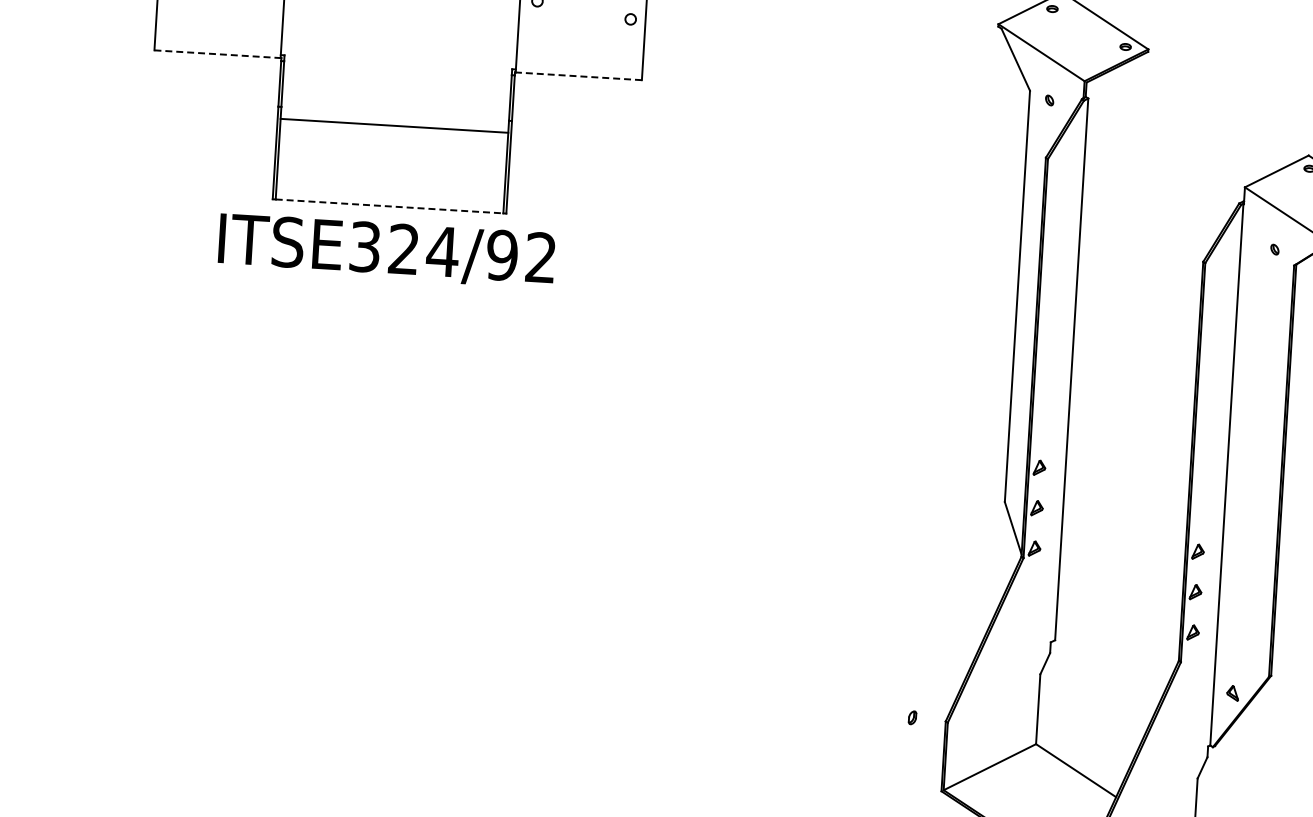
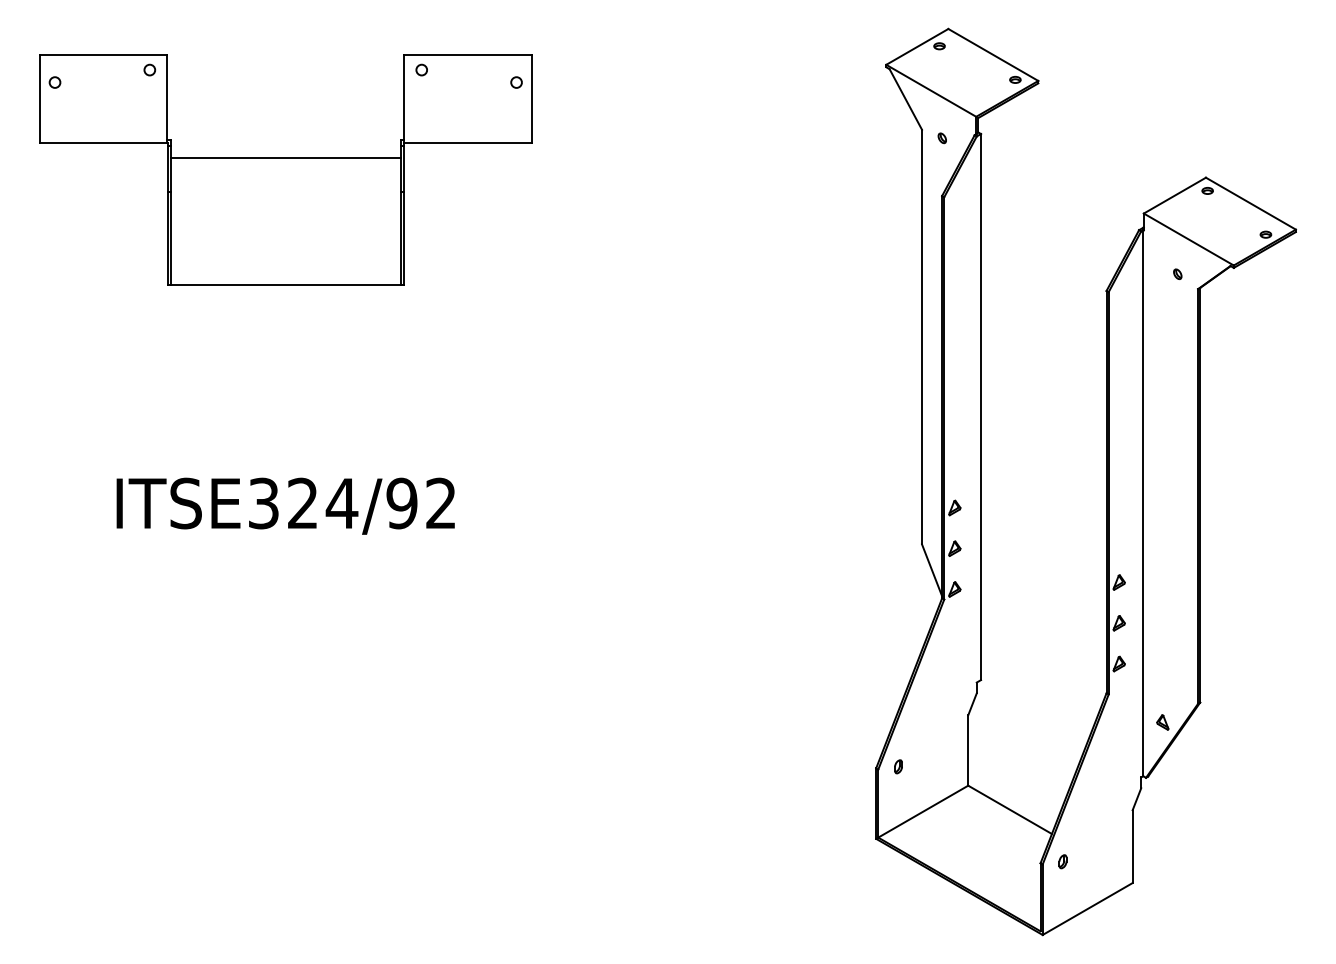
line: (217, 53) -> (103, 142), dashed -> solid
line: (578, 75) -> (467, 142), dashed -> solid
line: (394, 126) -> (285, 158), moved
line: (389, 206) -> (285, 285), dashed -> solid
text: (386, 250) -> (285, 505), moved
part: (912, 717) -> (898, 766), moved

